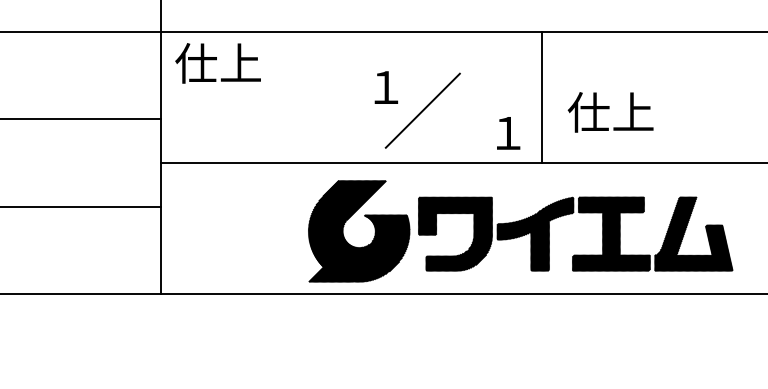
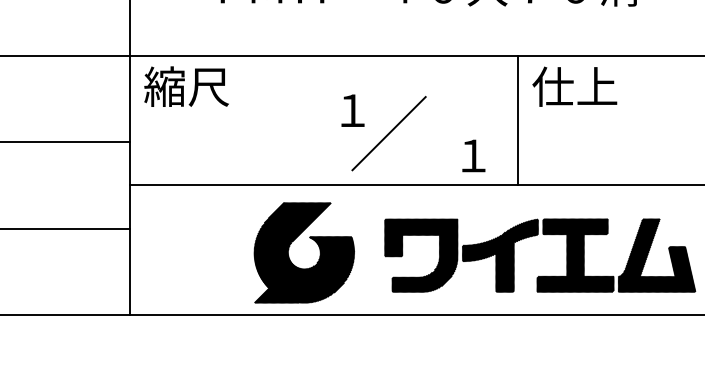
text: (217, 62) -> (185, 85), 仕上 -> 縮尺
line: (541, 97) -> (518, 120), moved
text: (610, 112) -> (574, 86), moved
part: (374, 230) -> (319, 252), moved

